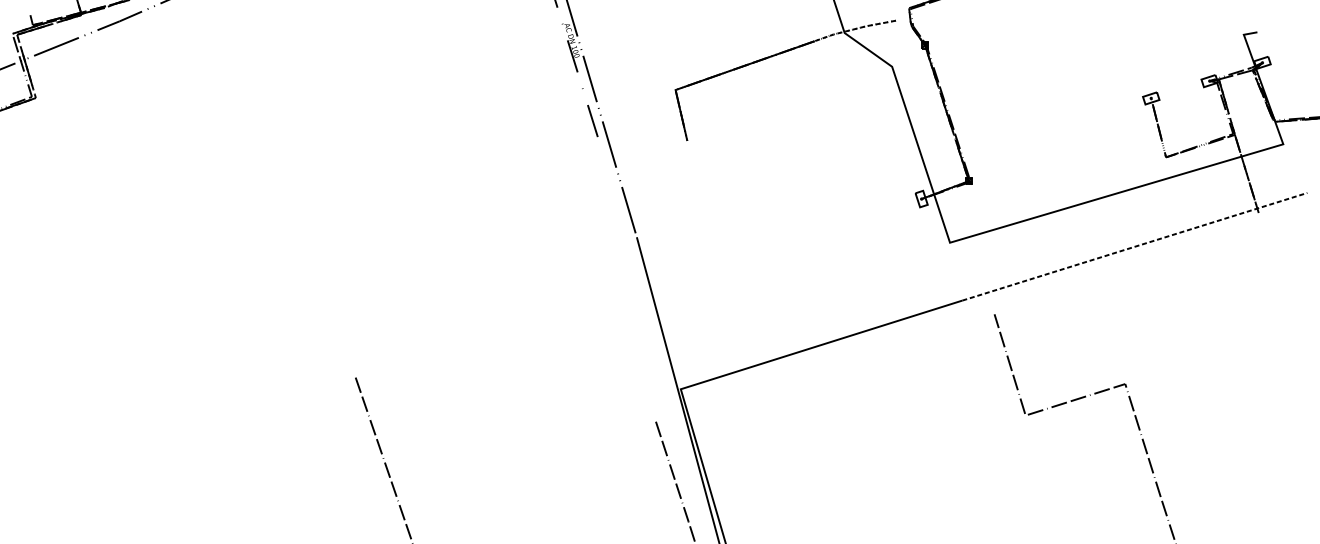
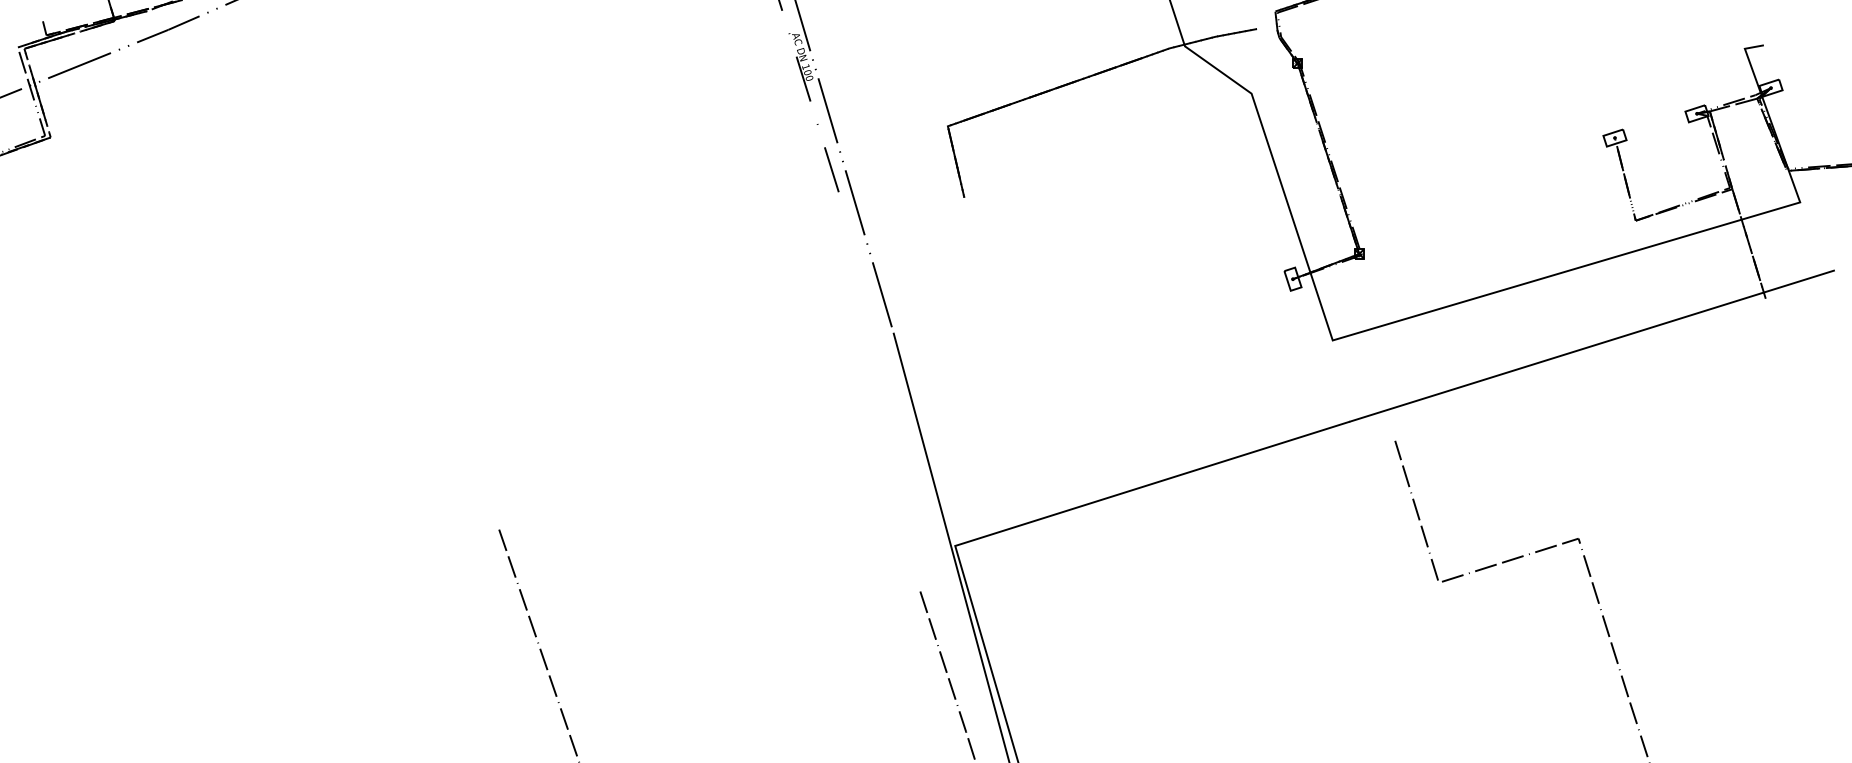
line: (855, 28) -> (1199, 40), dashed -> solid
line: (1135, 247) -> (1592, 346), dashed -> solid

